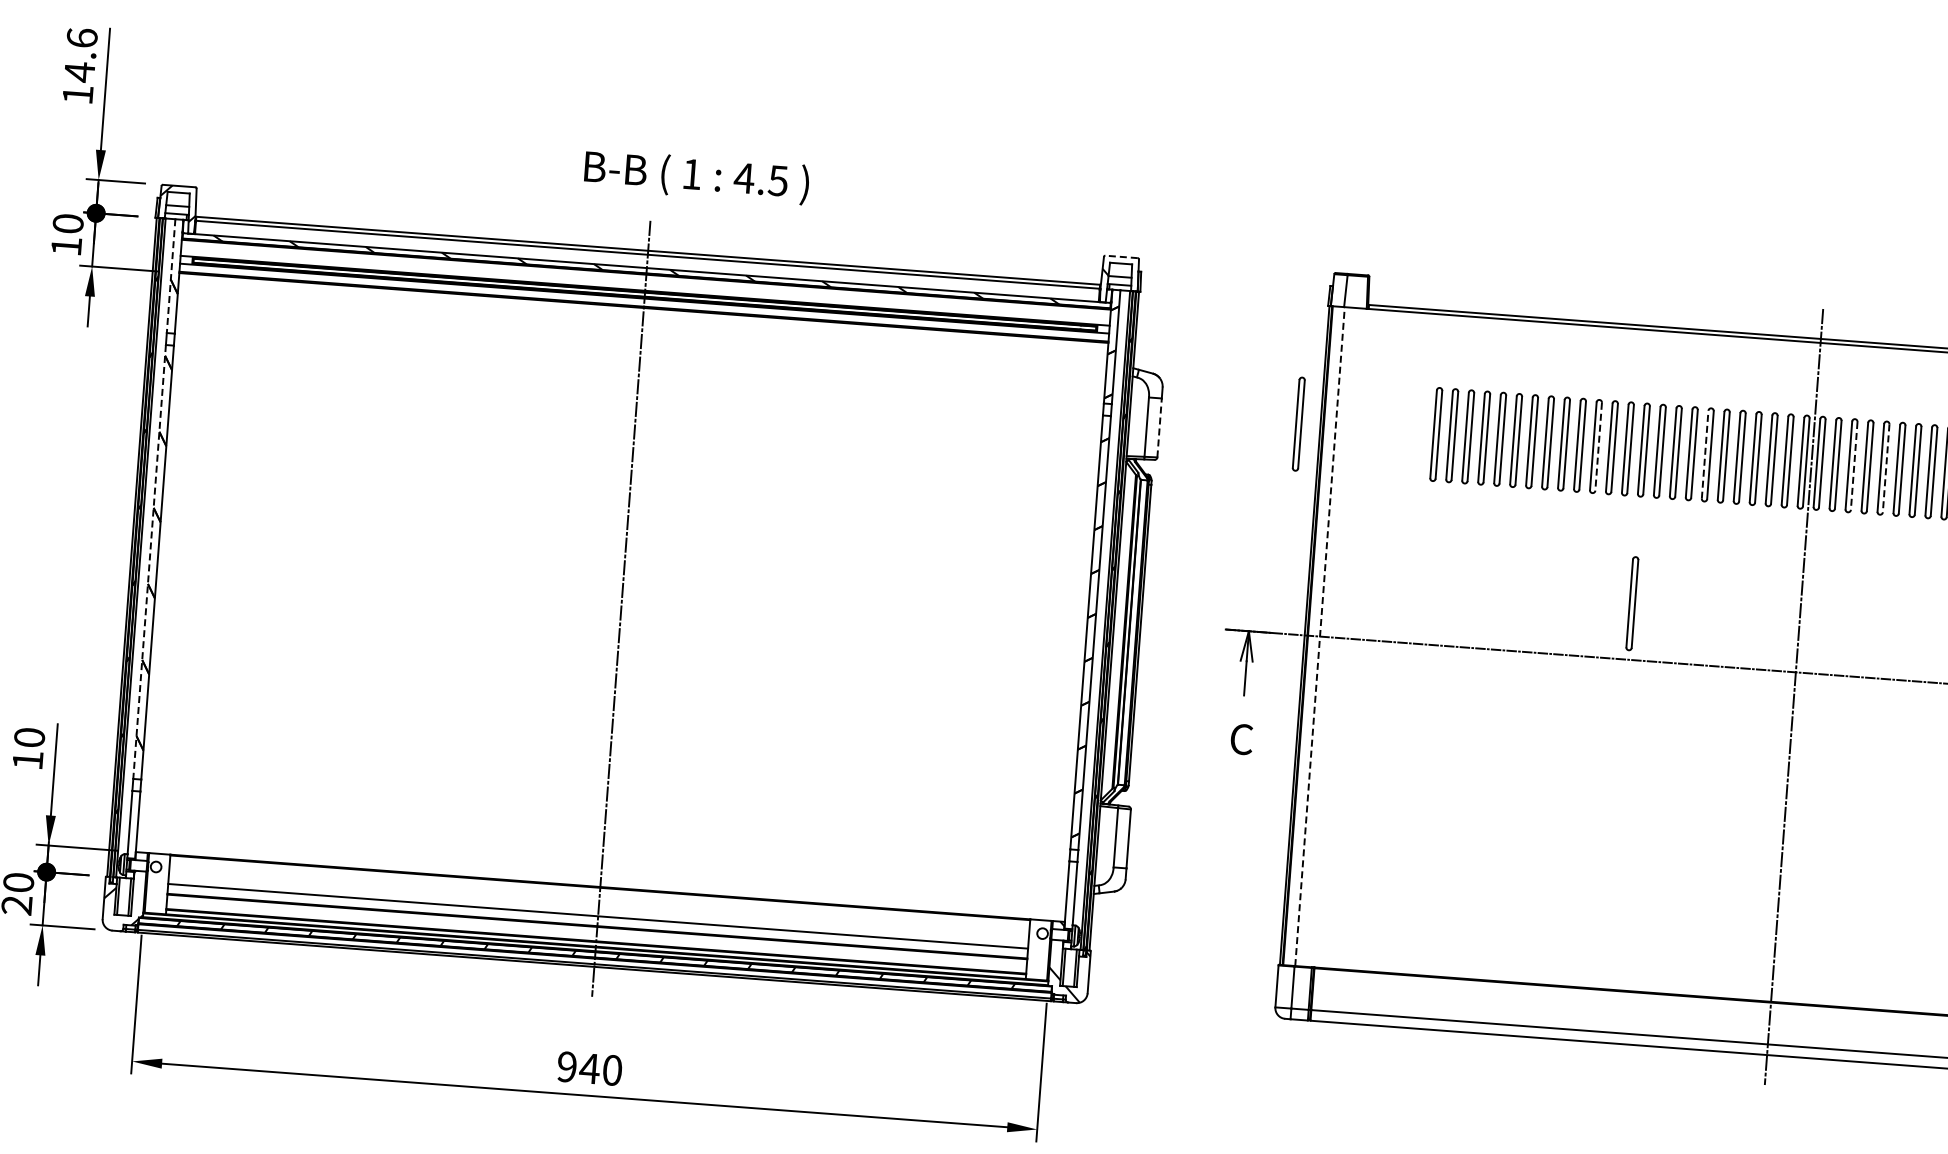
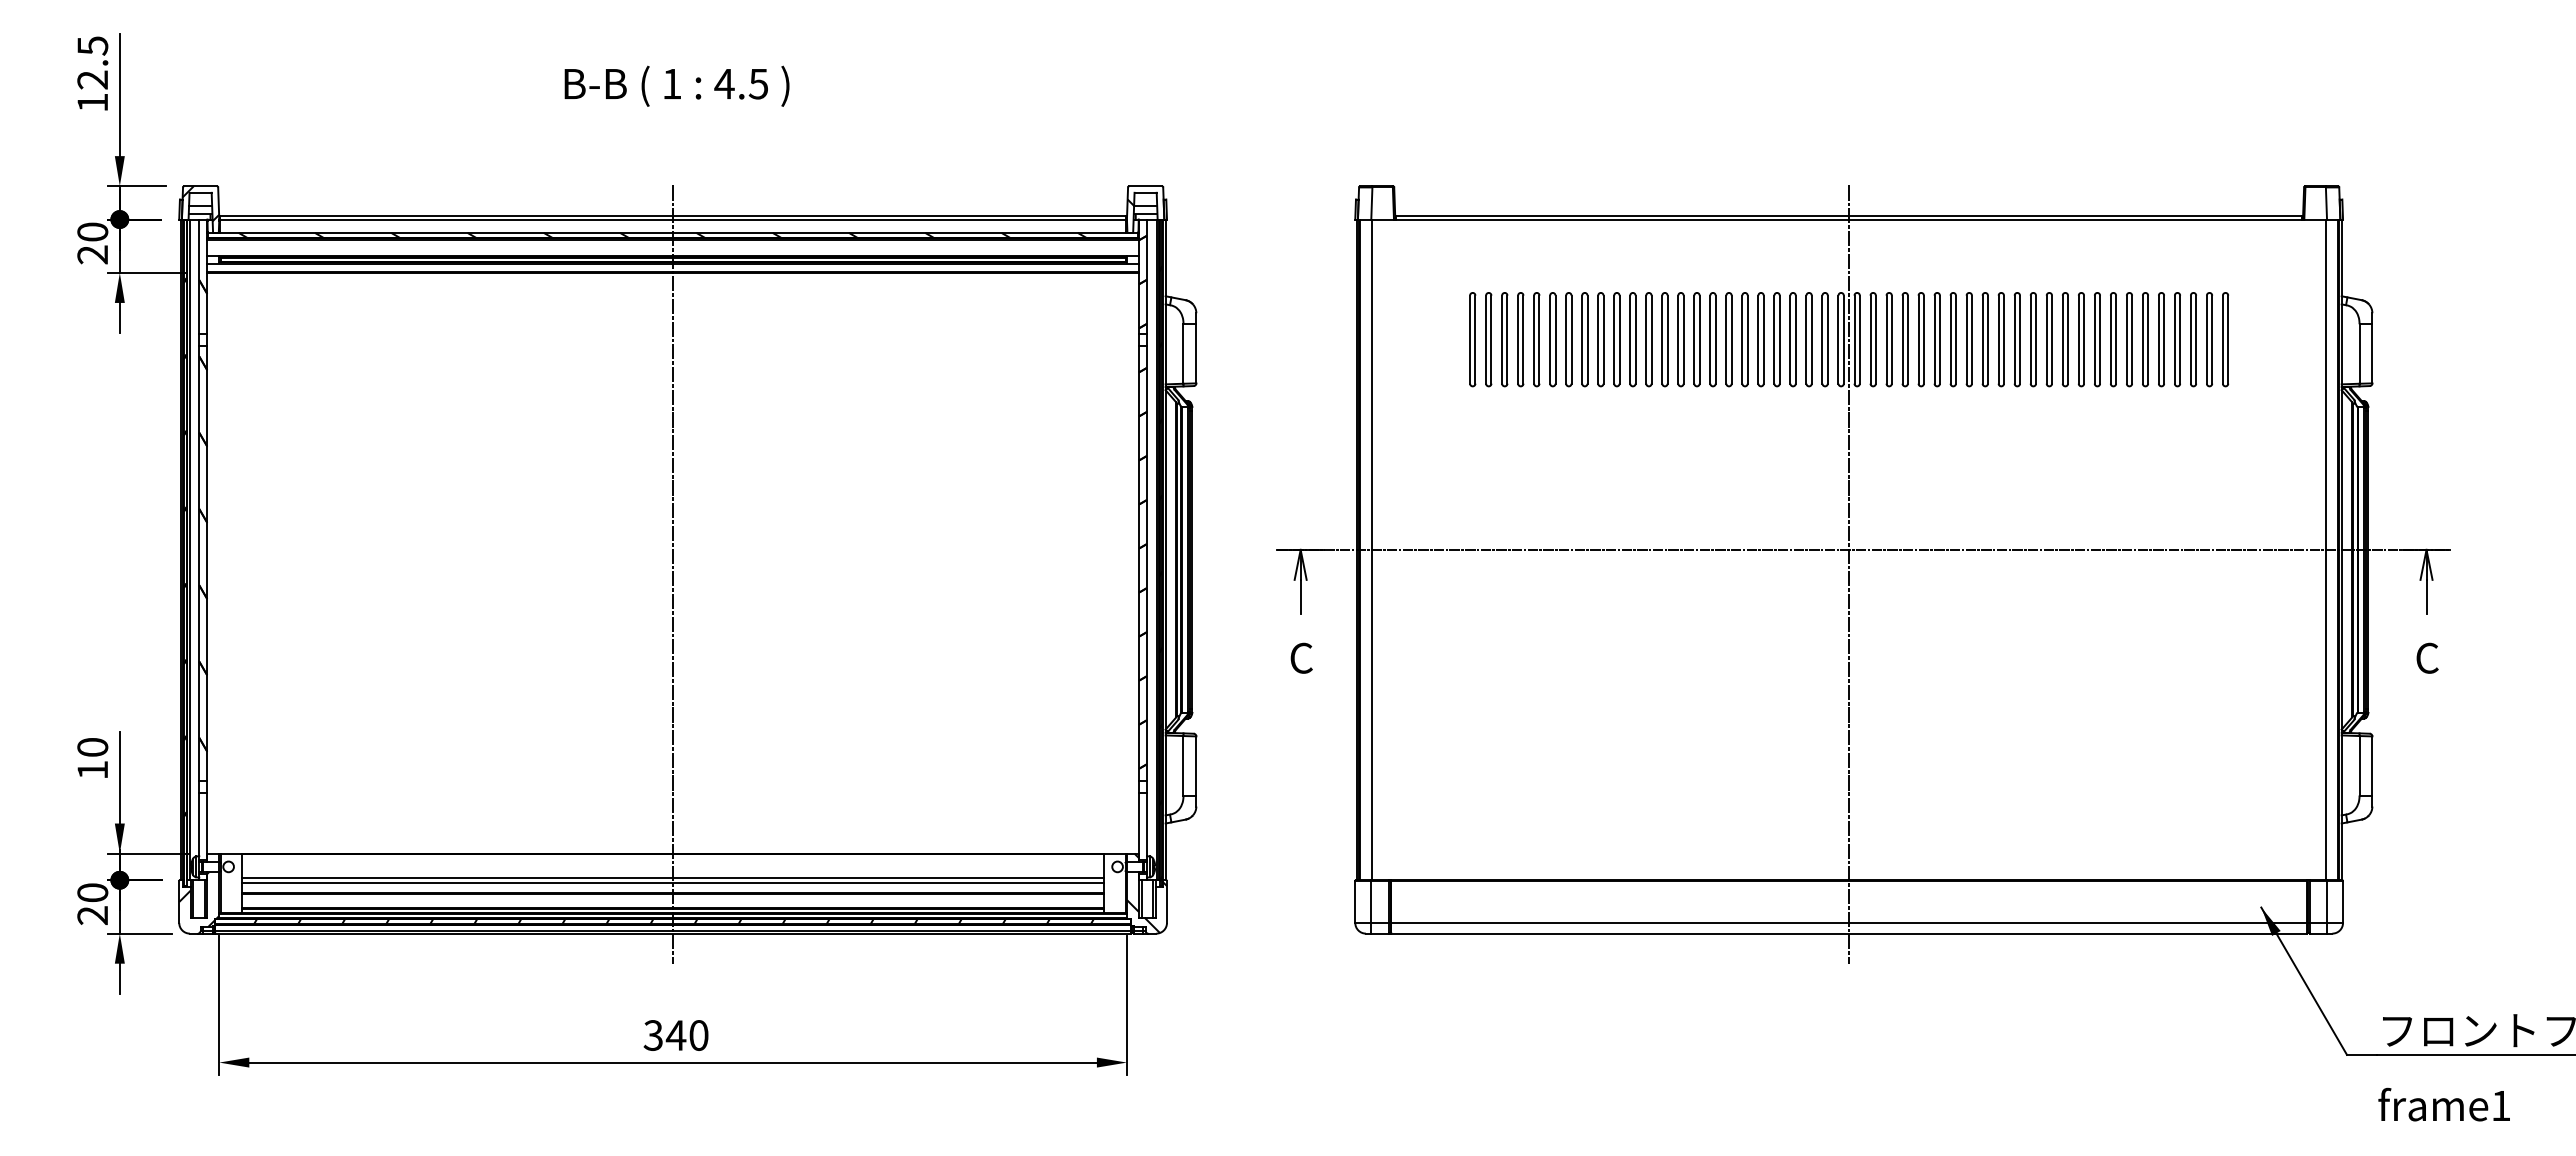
text: (80, 55) -> (92, 63), 14.6 -> 12.5
text: (696, 176) -> (676, 85), moved
text: (66, 246) -> (92, 254), 10 -> 20
line: (1121, 257) -> (1145, 186), dashed -> solid
line: (171, 277) -> (199, 277), dashed -> solid
part: (1298, 424) -> (1334, 339), removed
line: (1159, 427) -> (1196, 353), dashed -> solid
line: (1598, 447) -> (1635, 340), dashed -> solid
line: (1705, 454) -> (1742, 339), dashed -> solid
line: (1853, 466) -> (1891, 340), dashed -> solid
line: (1885, 469) -> (1923, 340), dashed -> solid
line: (149, 562) -> (199, 563), dashed -> solid
part: (1631, 603) -> (1680, 493), removed
line: (1319, 636) -> (1371, 549), dashed -> solid
line: (597, 910) -> (672, 877), added
text: (566, 1066) -> (652, 1035), 940 -> 340

